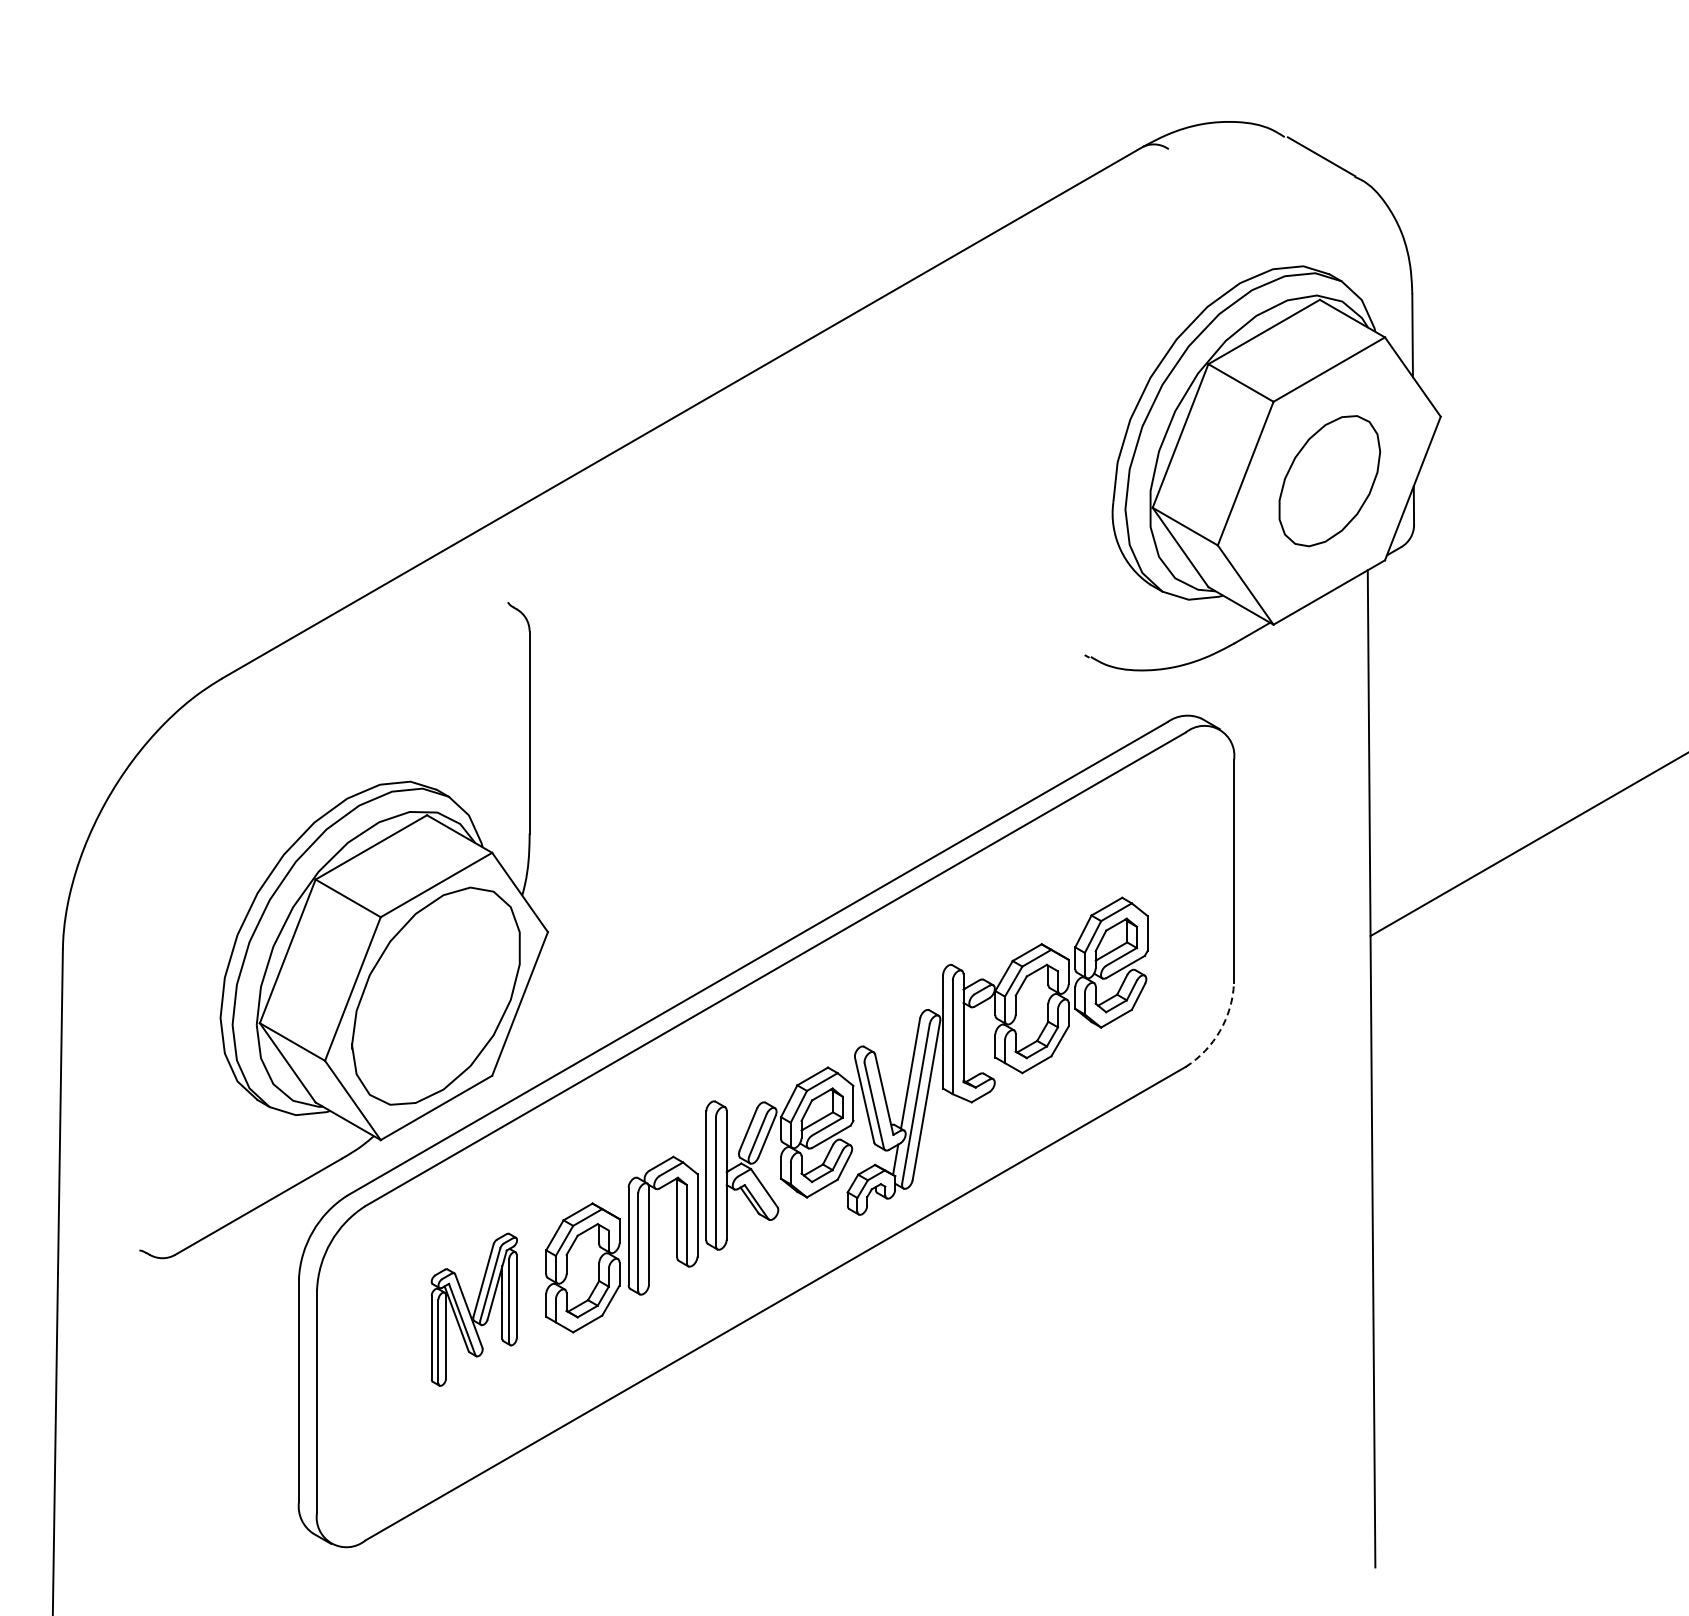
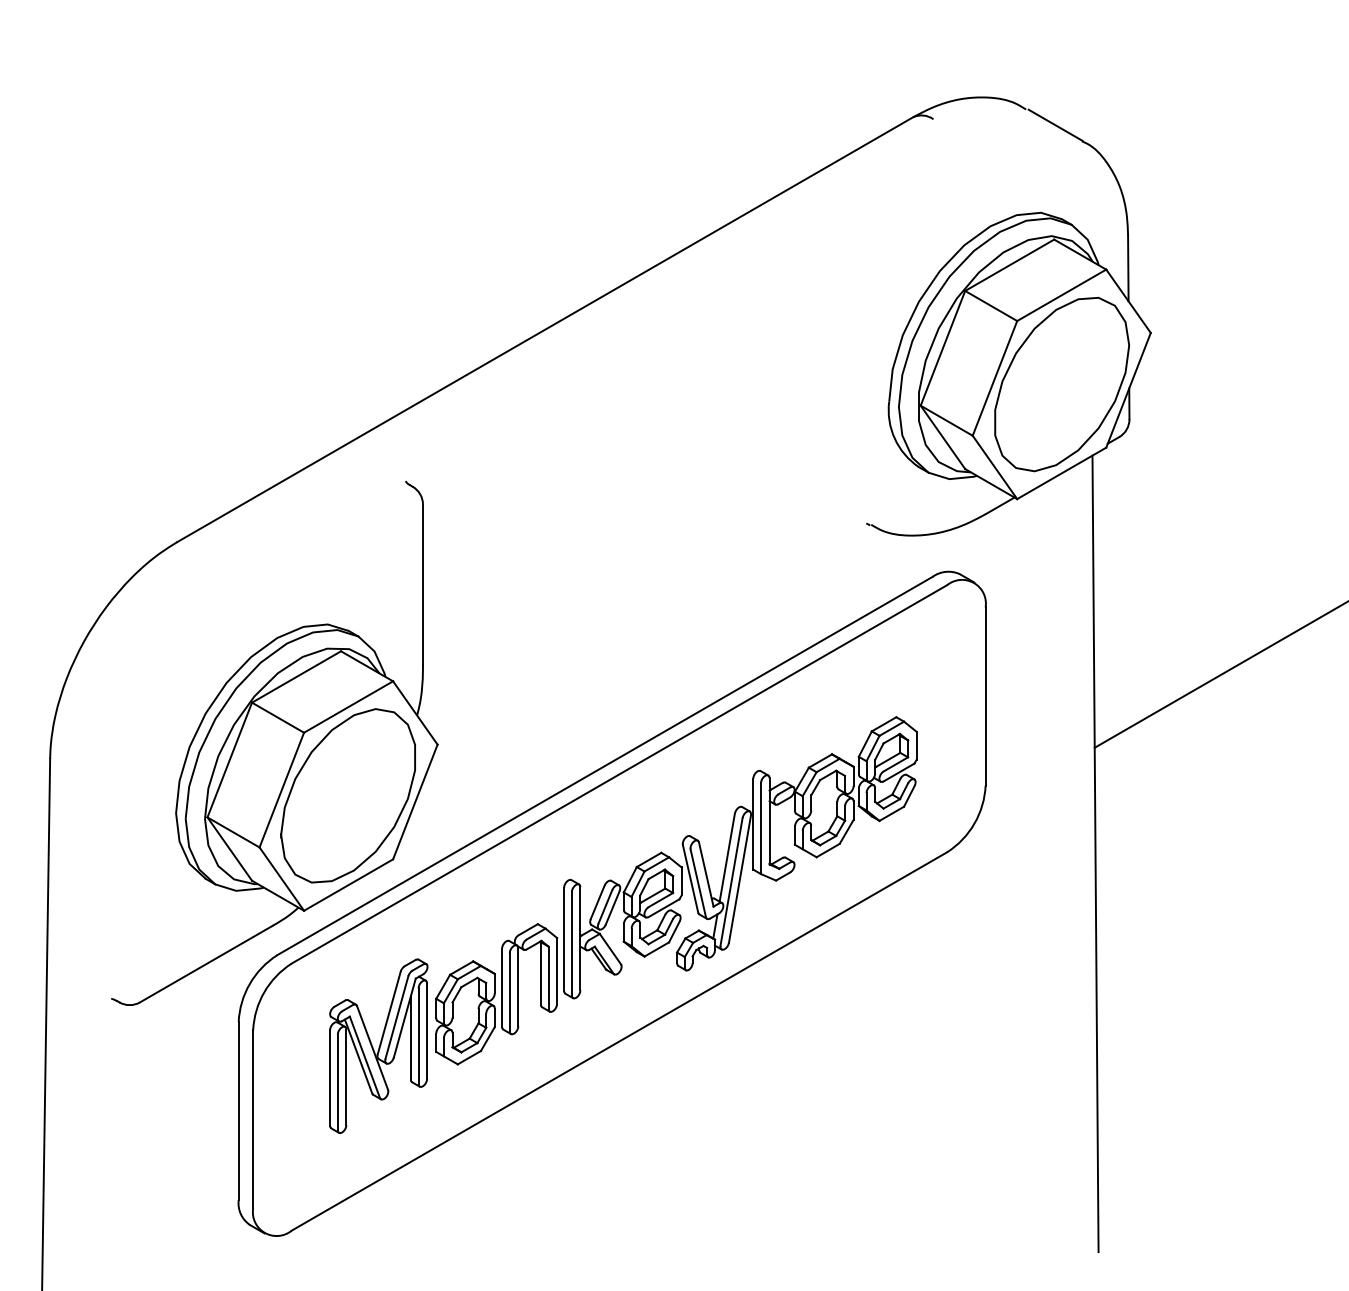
part: (1329, 480) -> (1061, 383), size x1.67
arc: (1220, 1031) -> (974, 824), dashed -> solid
part: (474, 1309) -> (378, 1046), size x1.43

